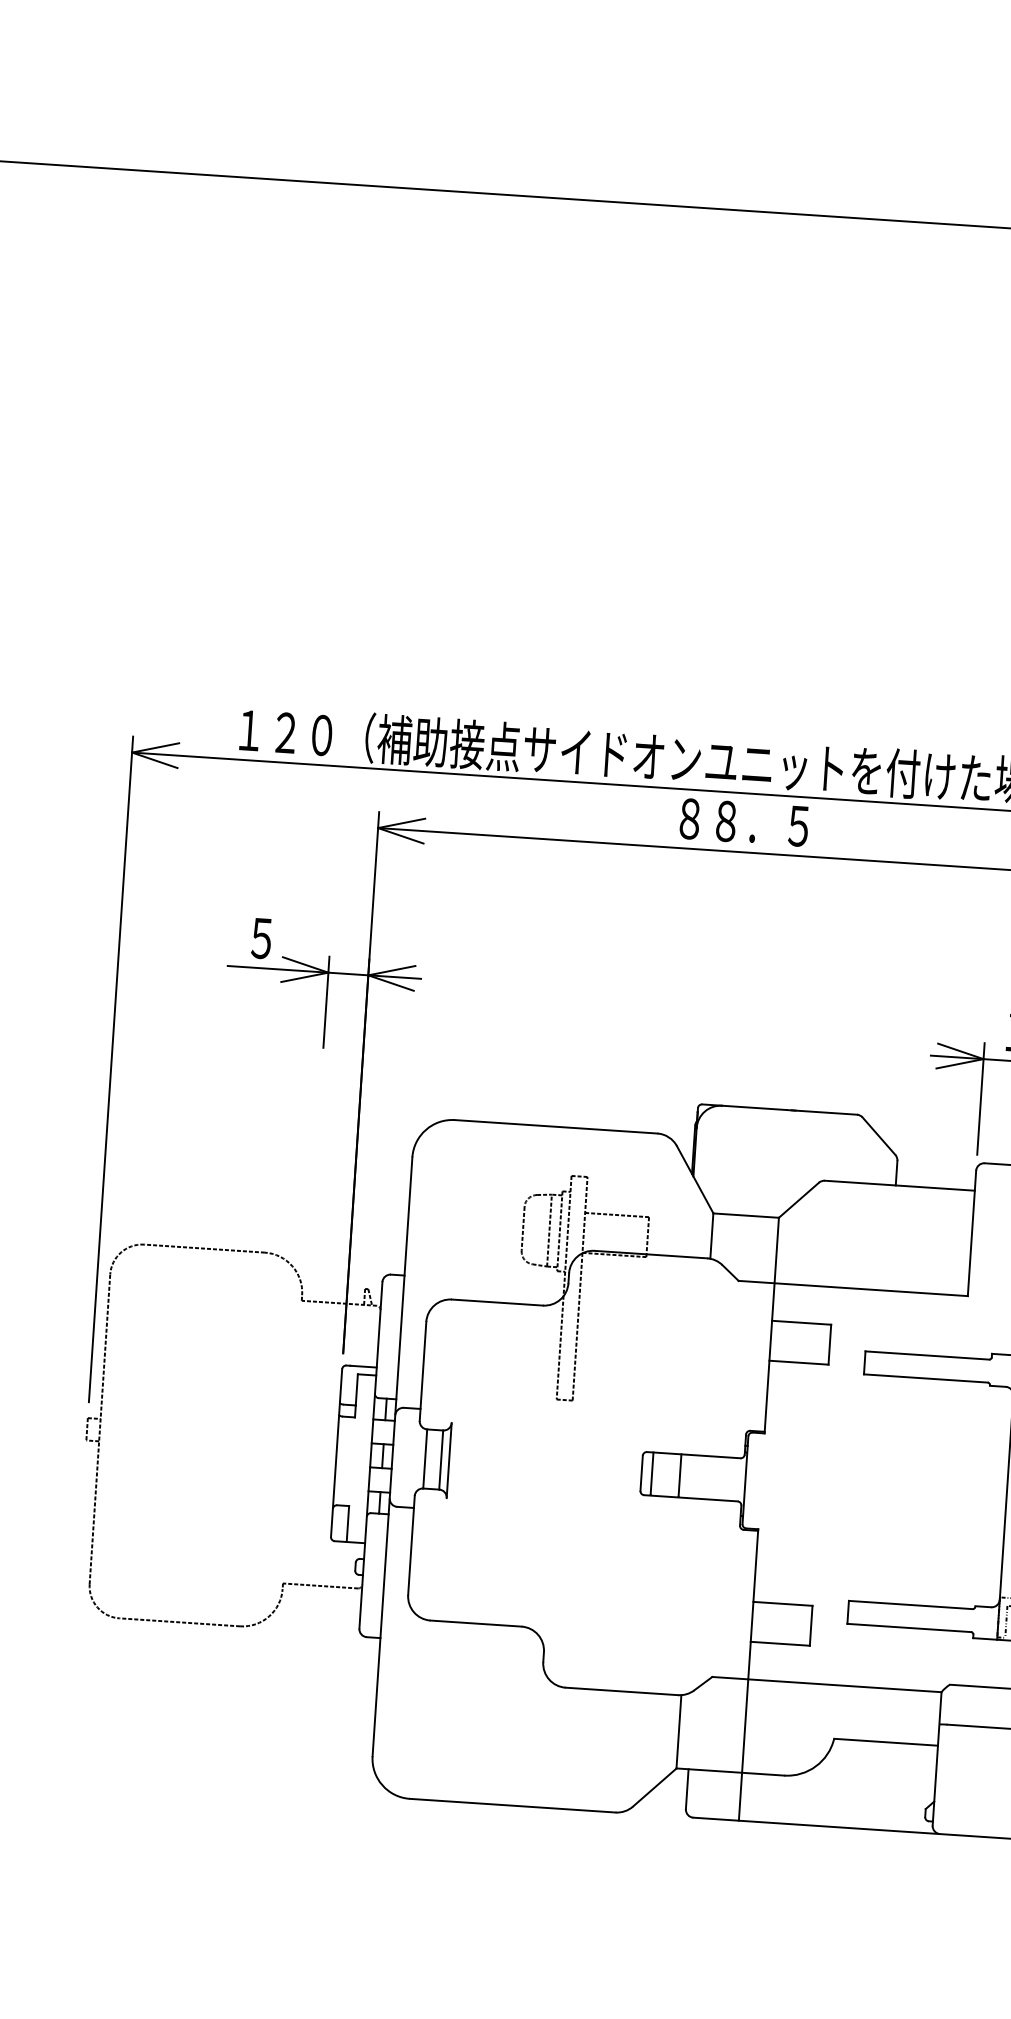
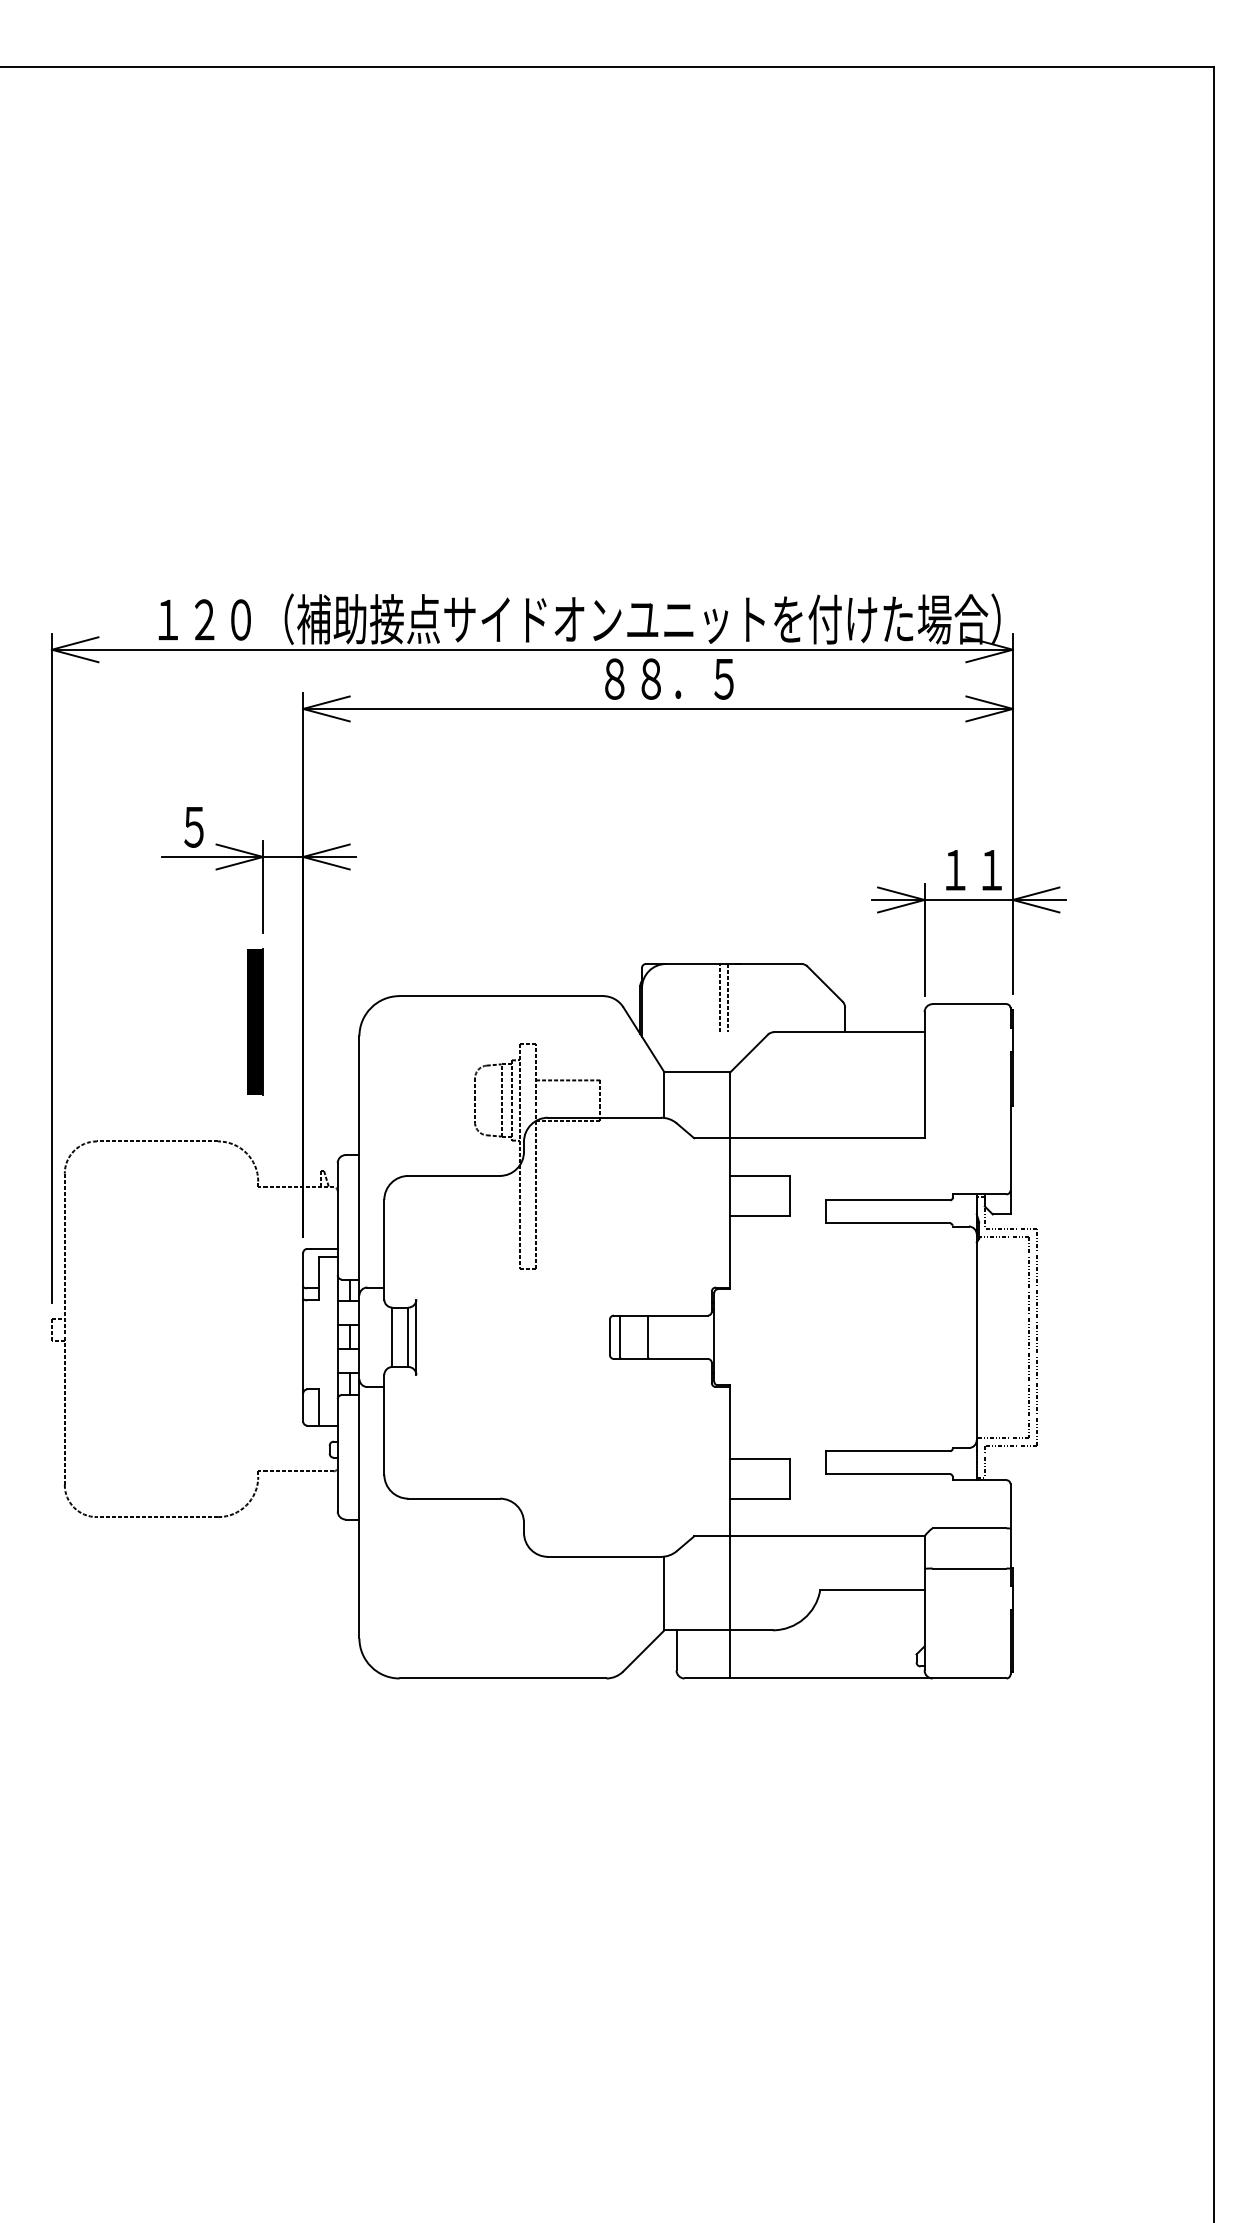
part: (309, 1135) -> (255, 1021), added
line: (773, 1143) -> (719, 998), added
line: (781, 1144) -> (727, 998), added

